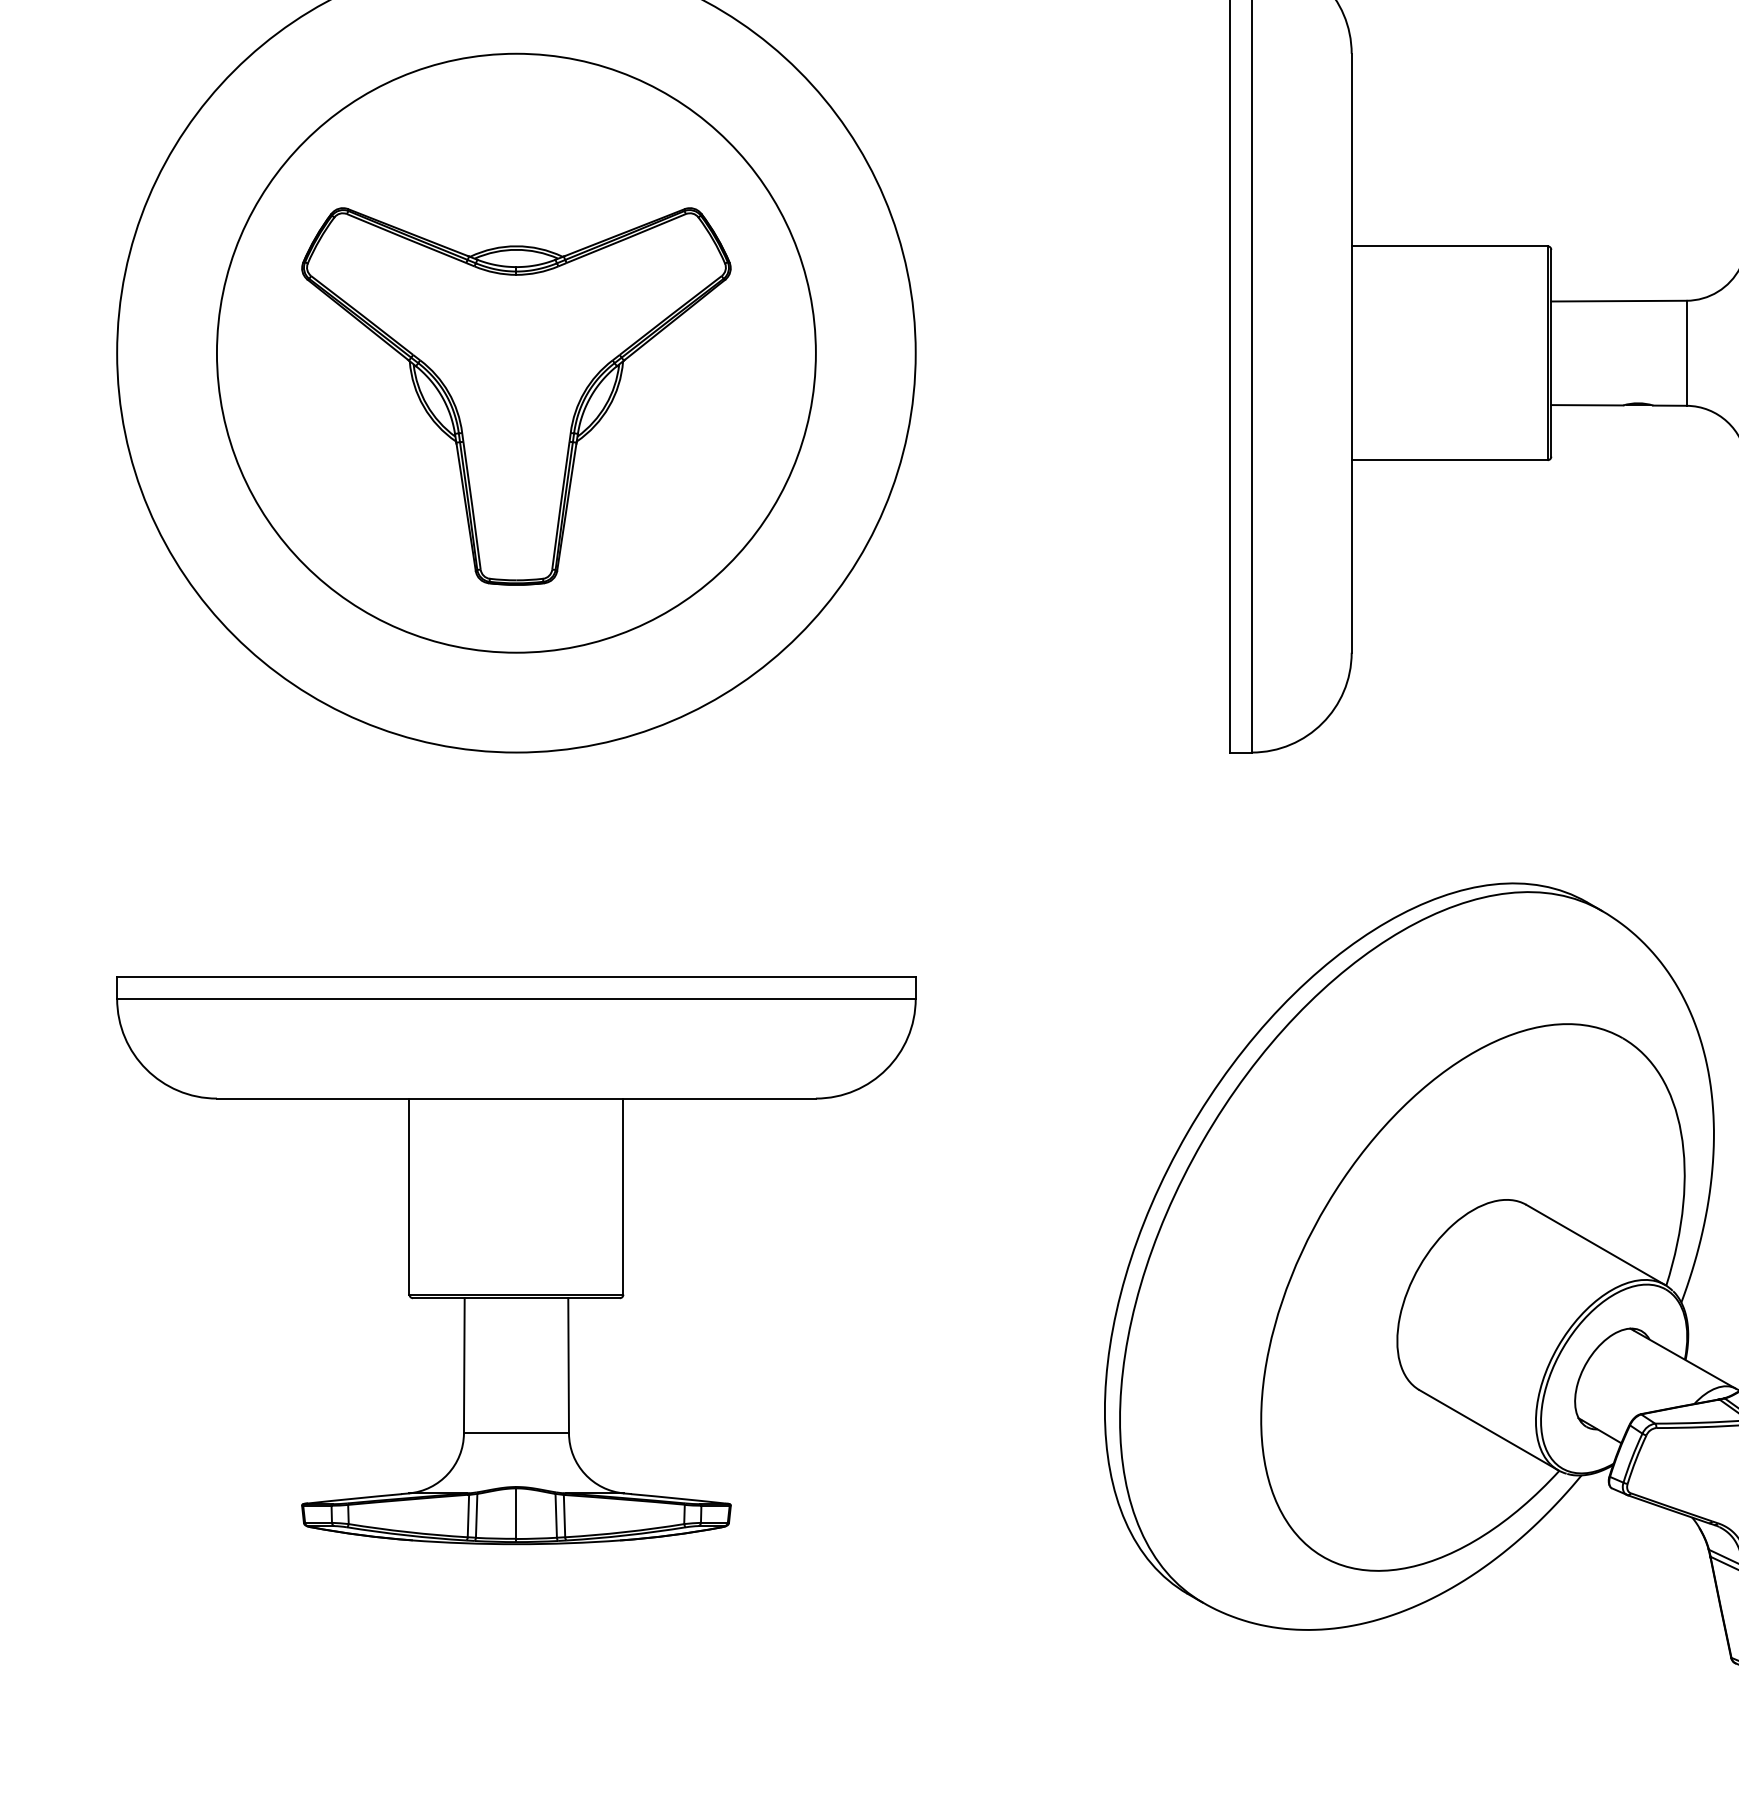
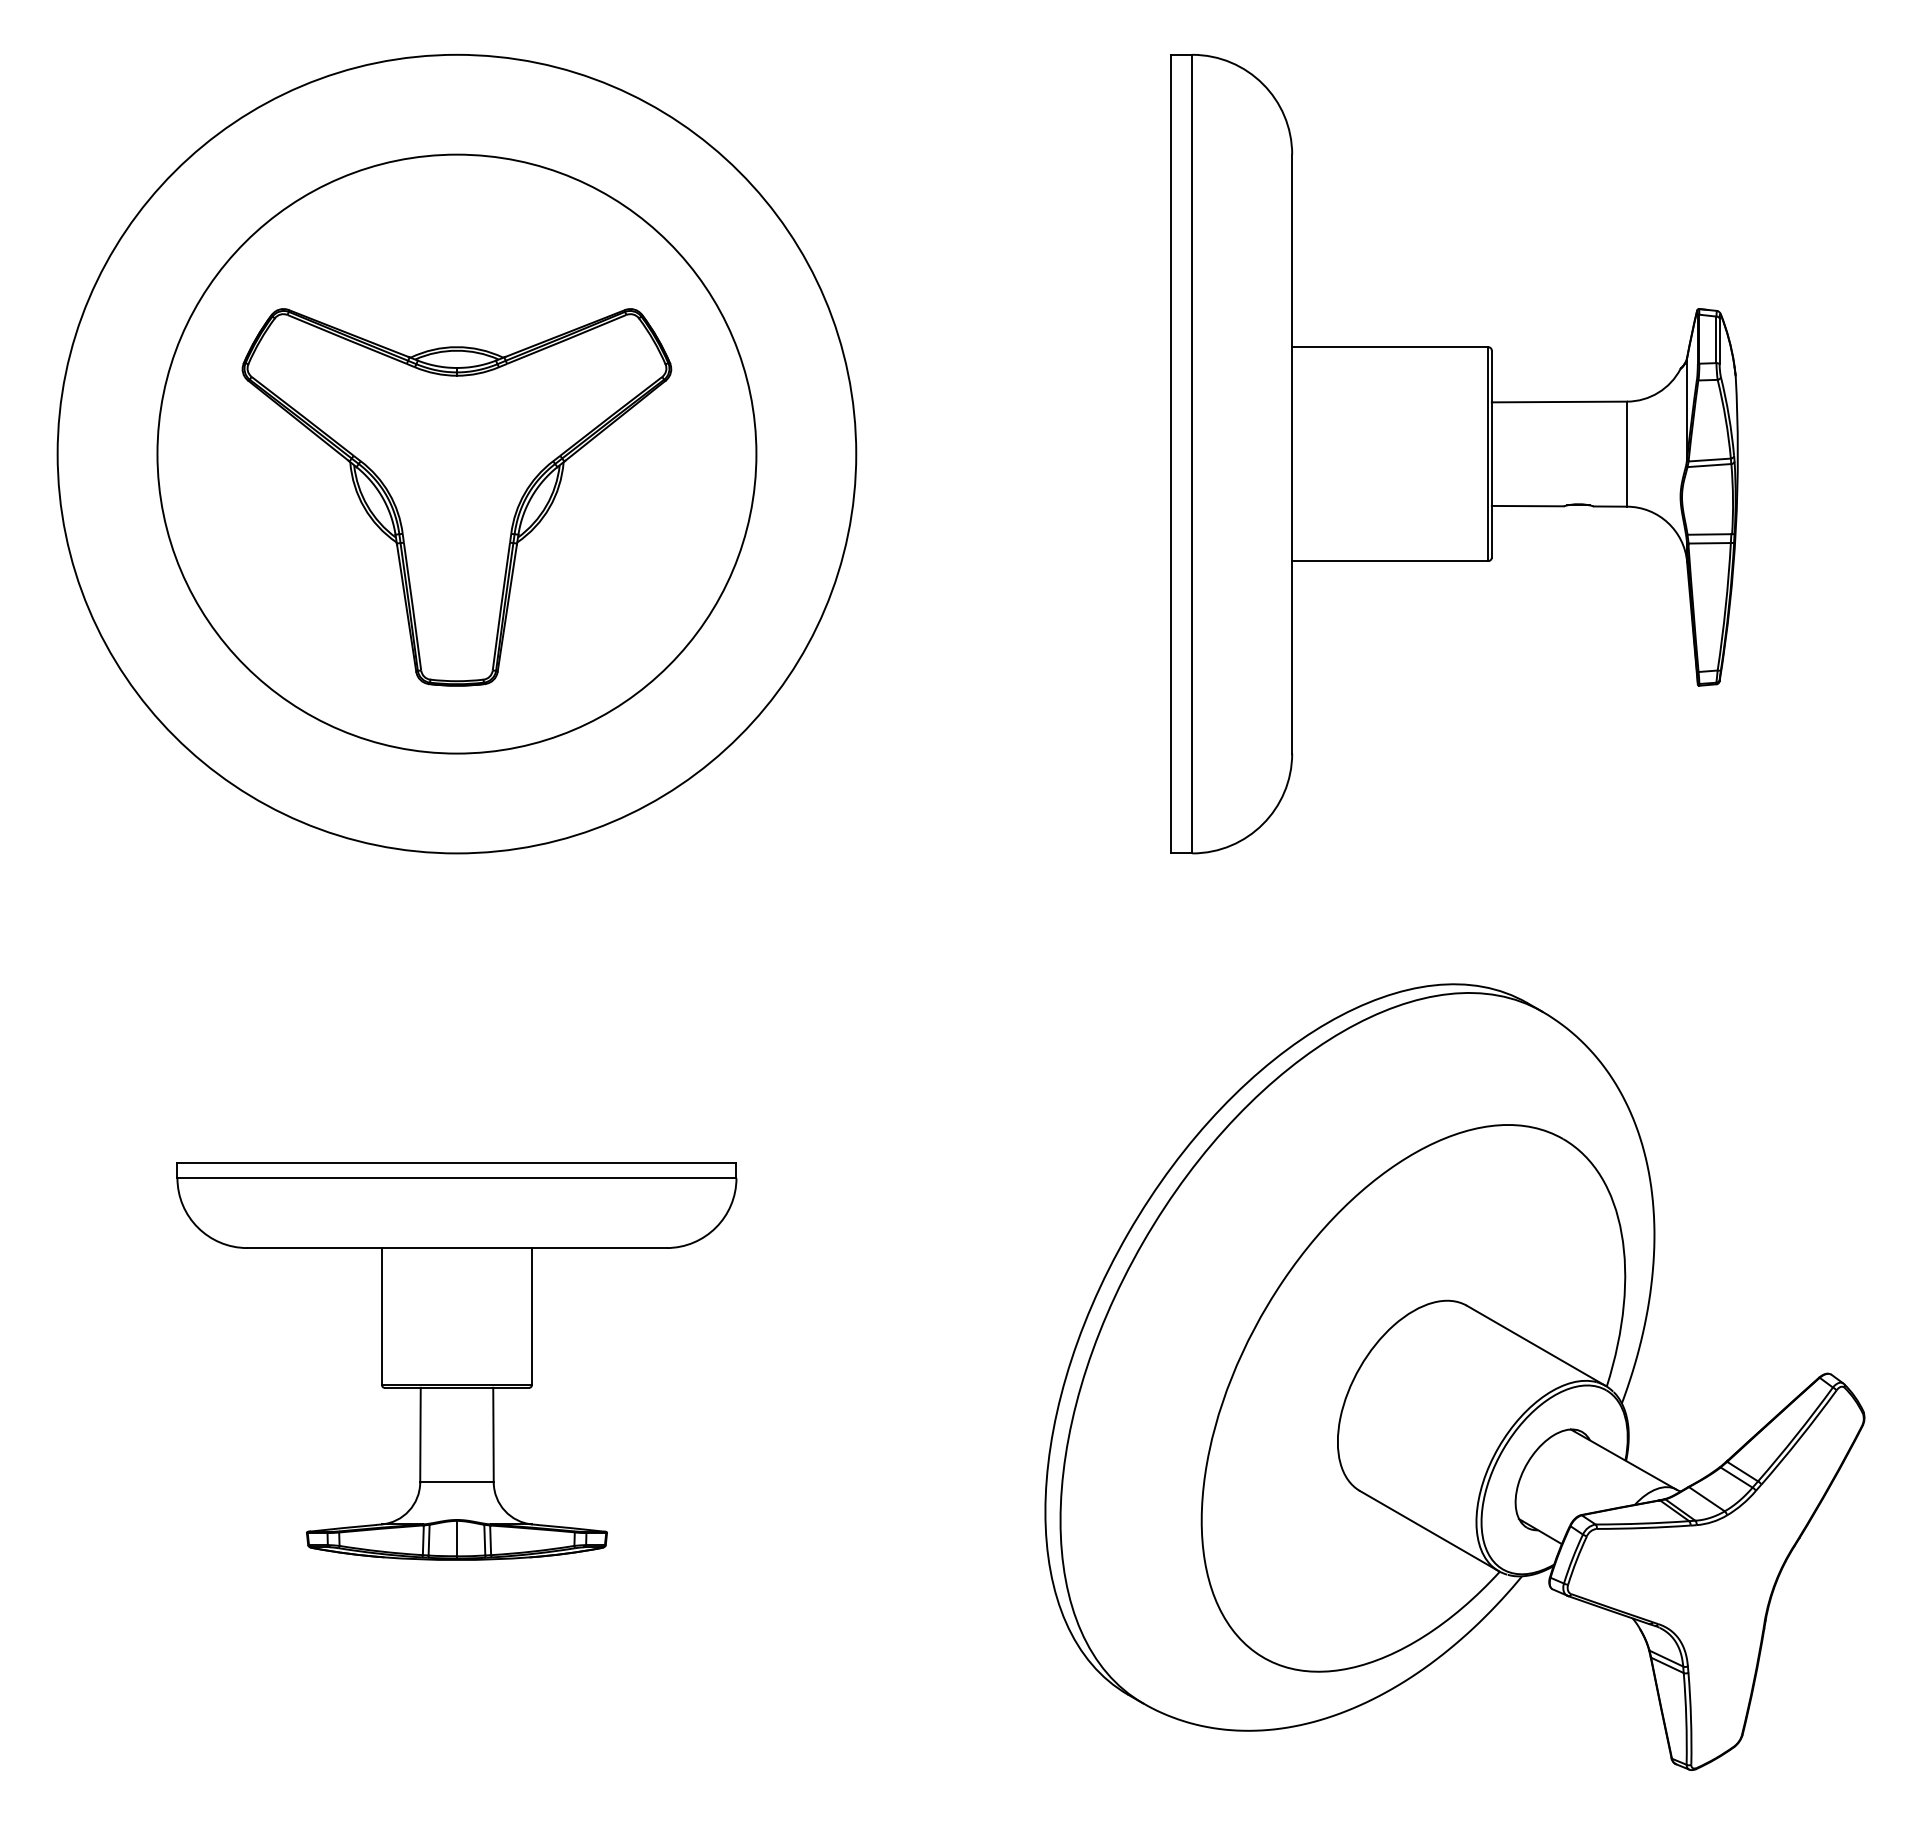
part: (515, 1260) -> (456, 1361), size x0.7

